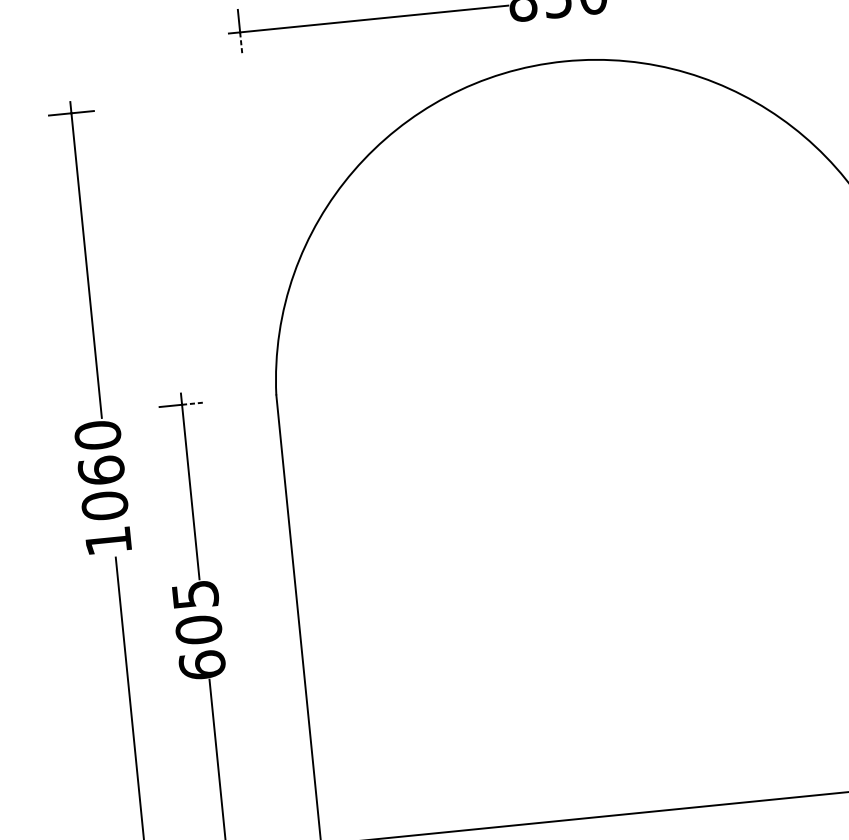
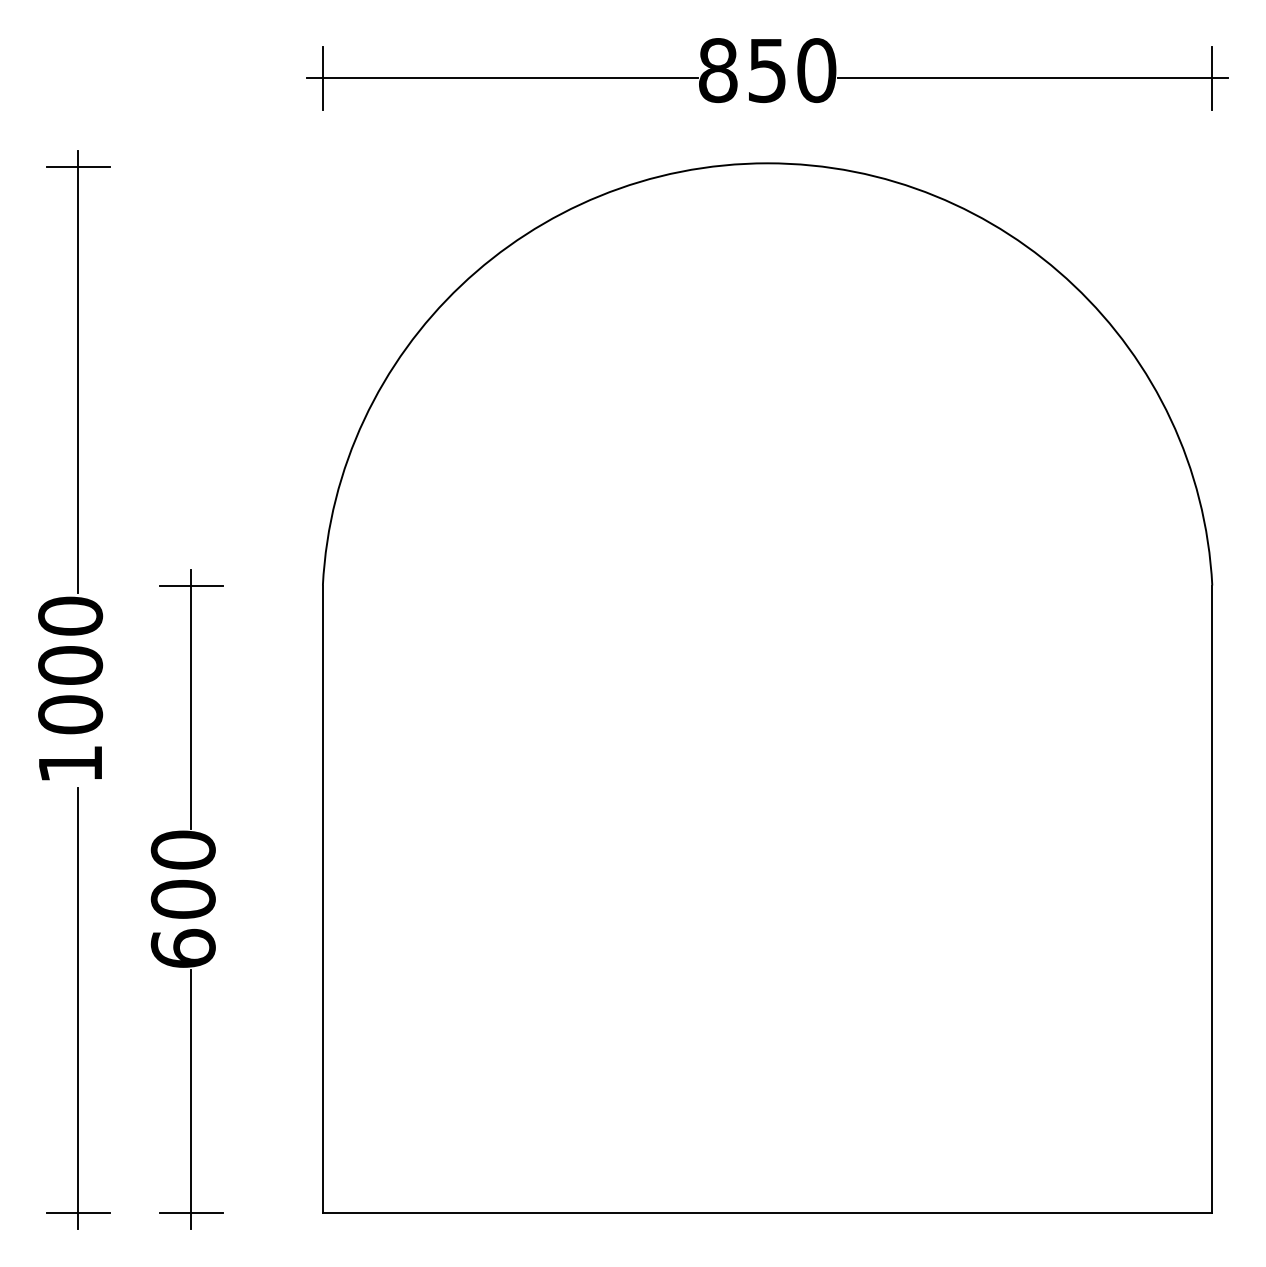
line: (240, 43) -> (322, 94), dashed -> solid
line: (193, 403) -> (206, 585), dashed -> solid
text: (101, 469) -> (70, 664), 1060 -> 1000
text: (194, 594) -> (182, 849), 605 -> 600

